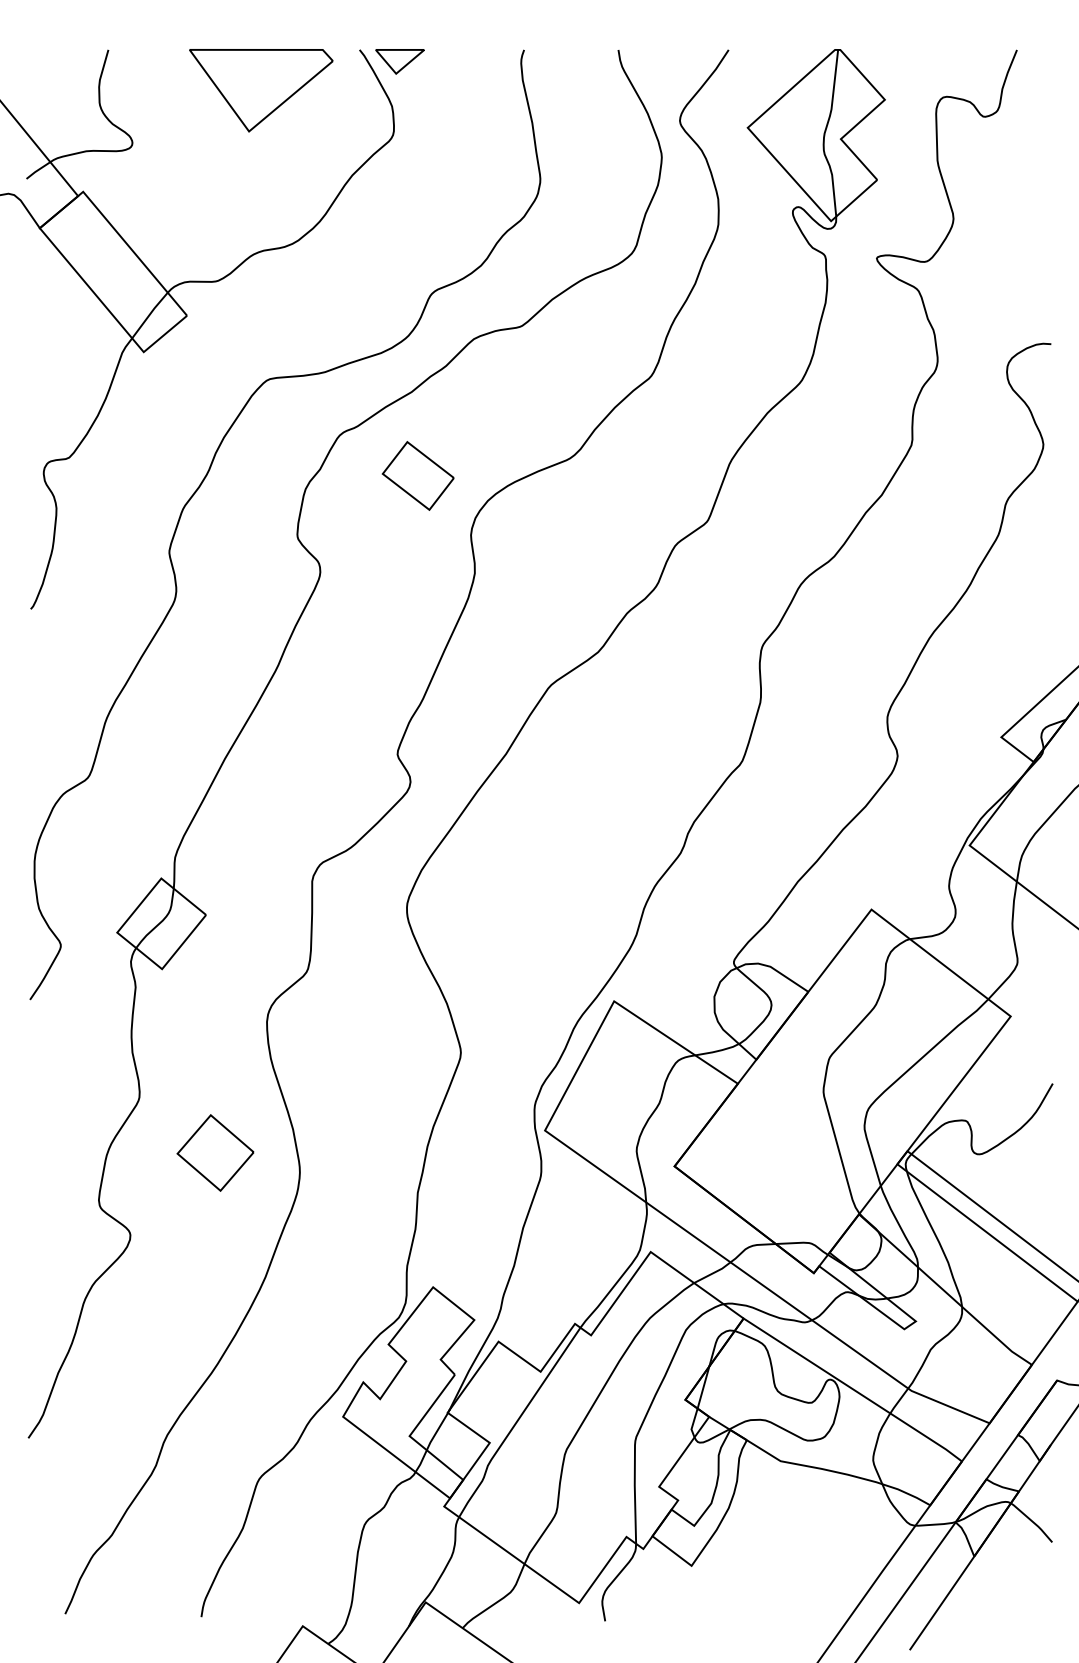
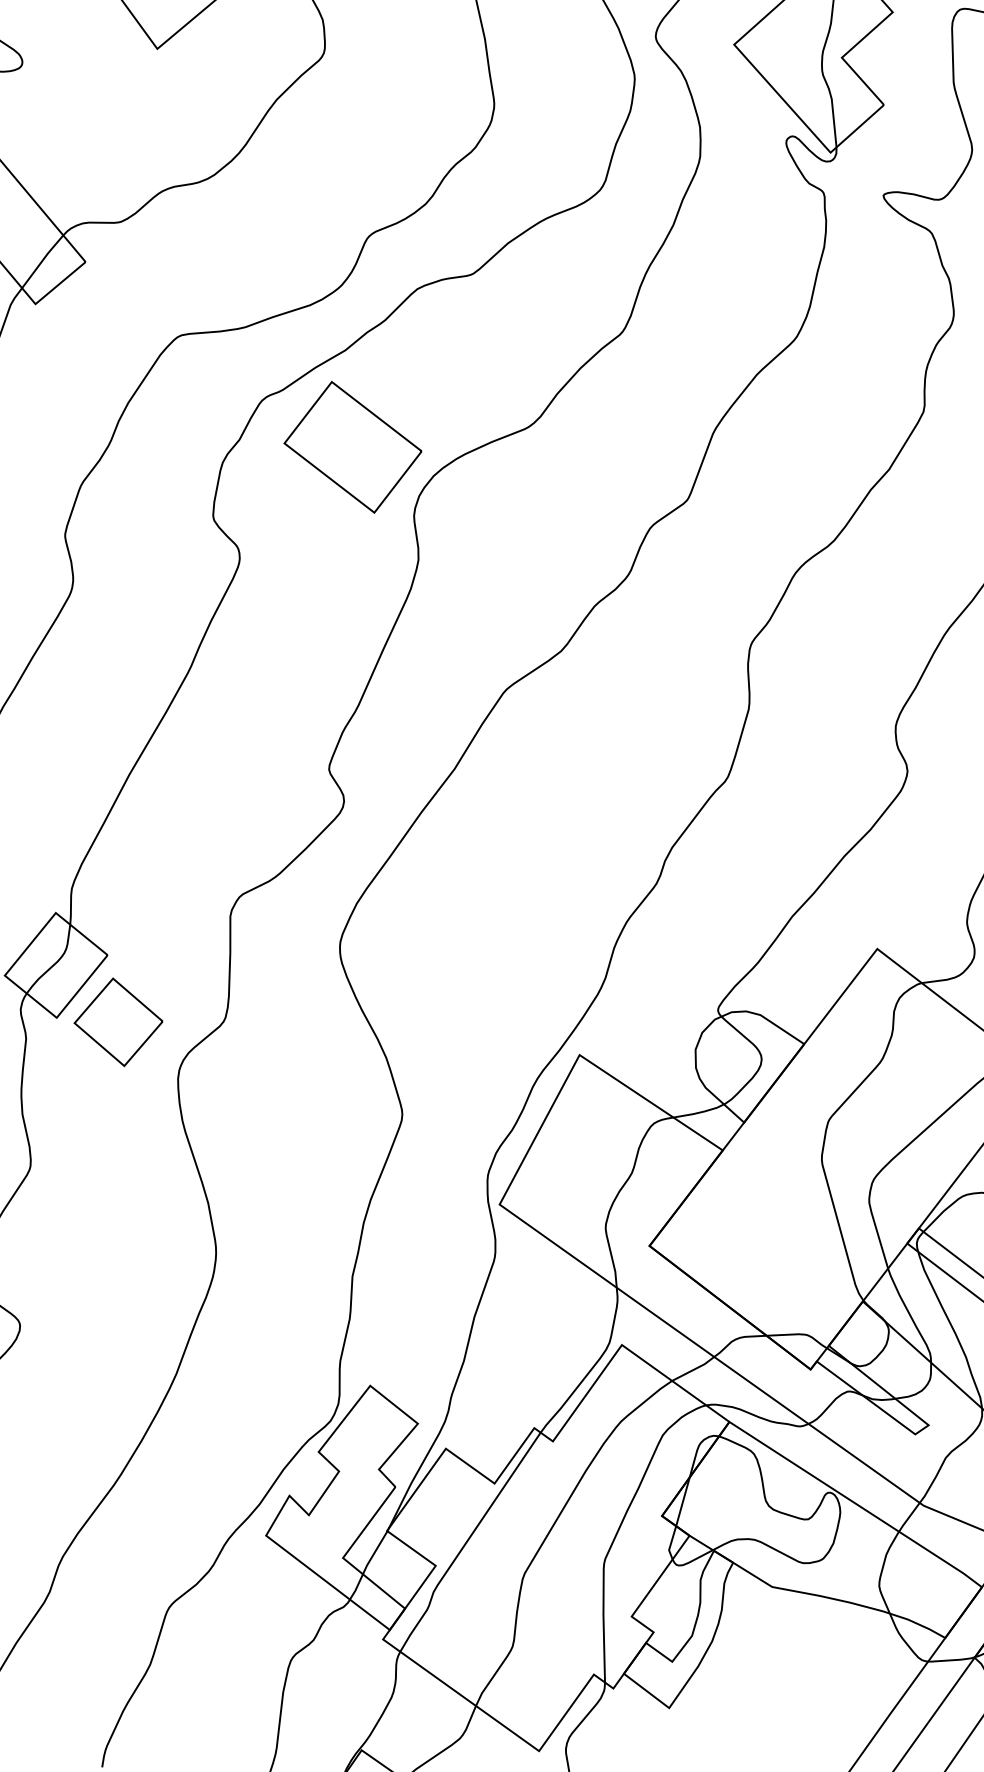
part: (418, 475) -> (353, 446), size x1.67
part: (215, 1152) -> (118, 1021), moved

